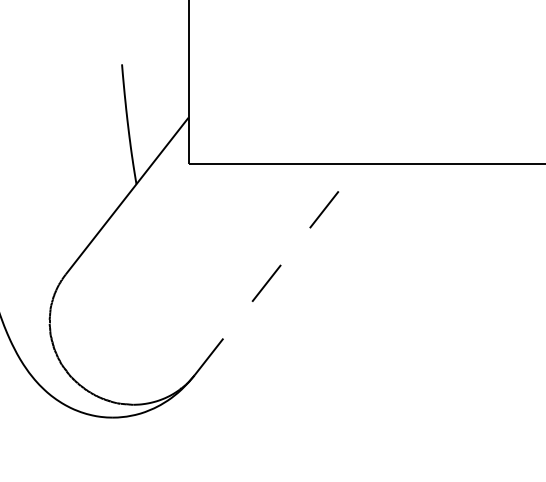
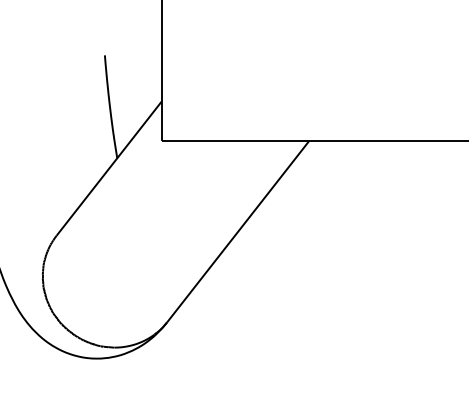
line: (277, 269) -> (238, 231), dashed -> solid

